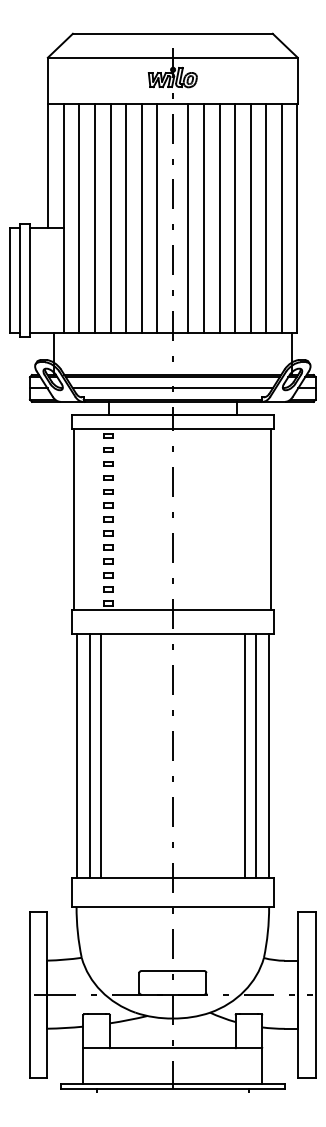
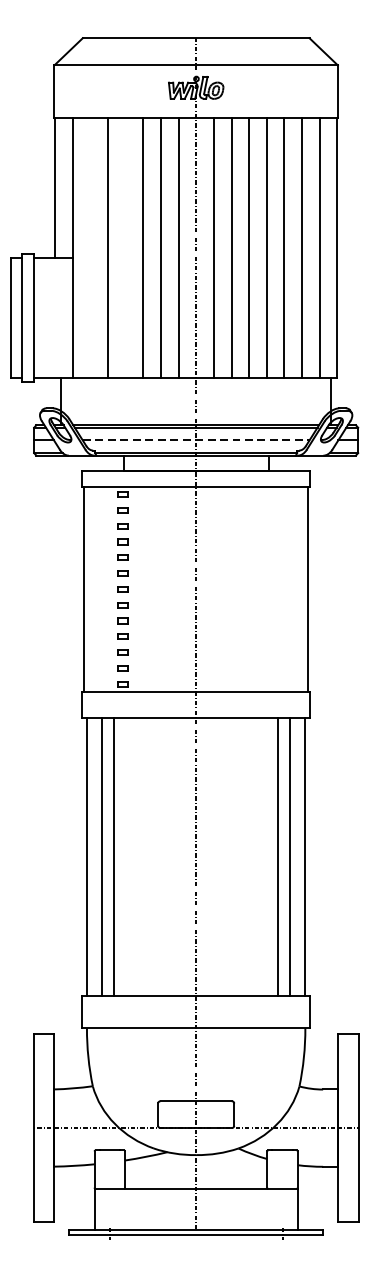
line: (79, 218) -> (90, 247), removed
line: (110, 218) -> (125, 247), removed
line: (172, 388) -> (195, 440), solid -> dashed

